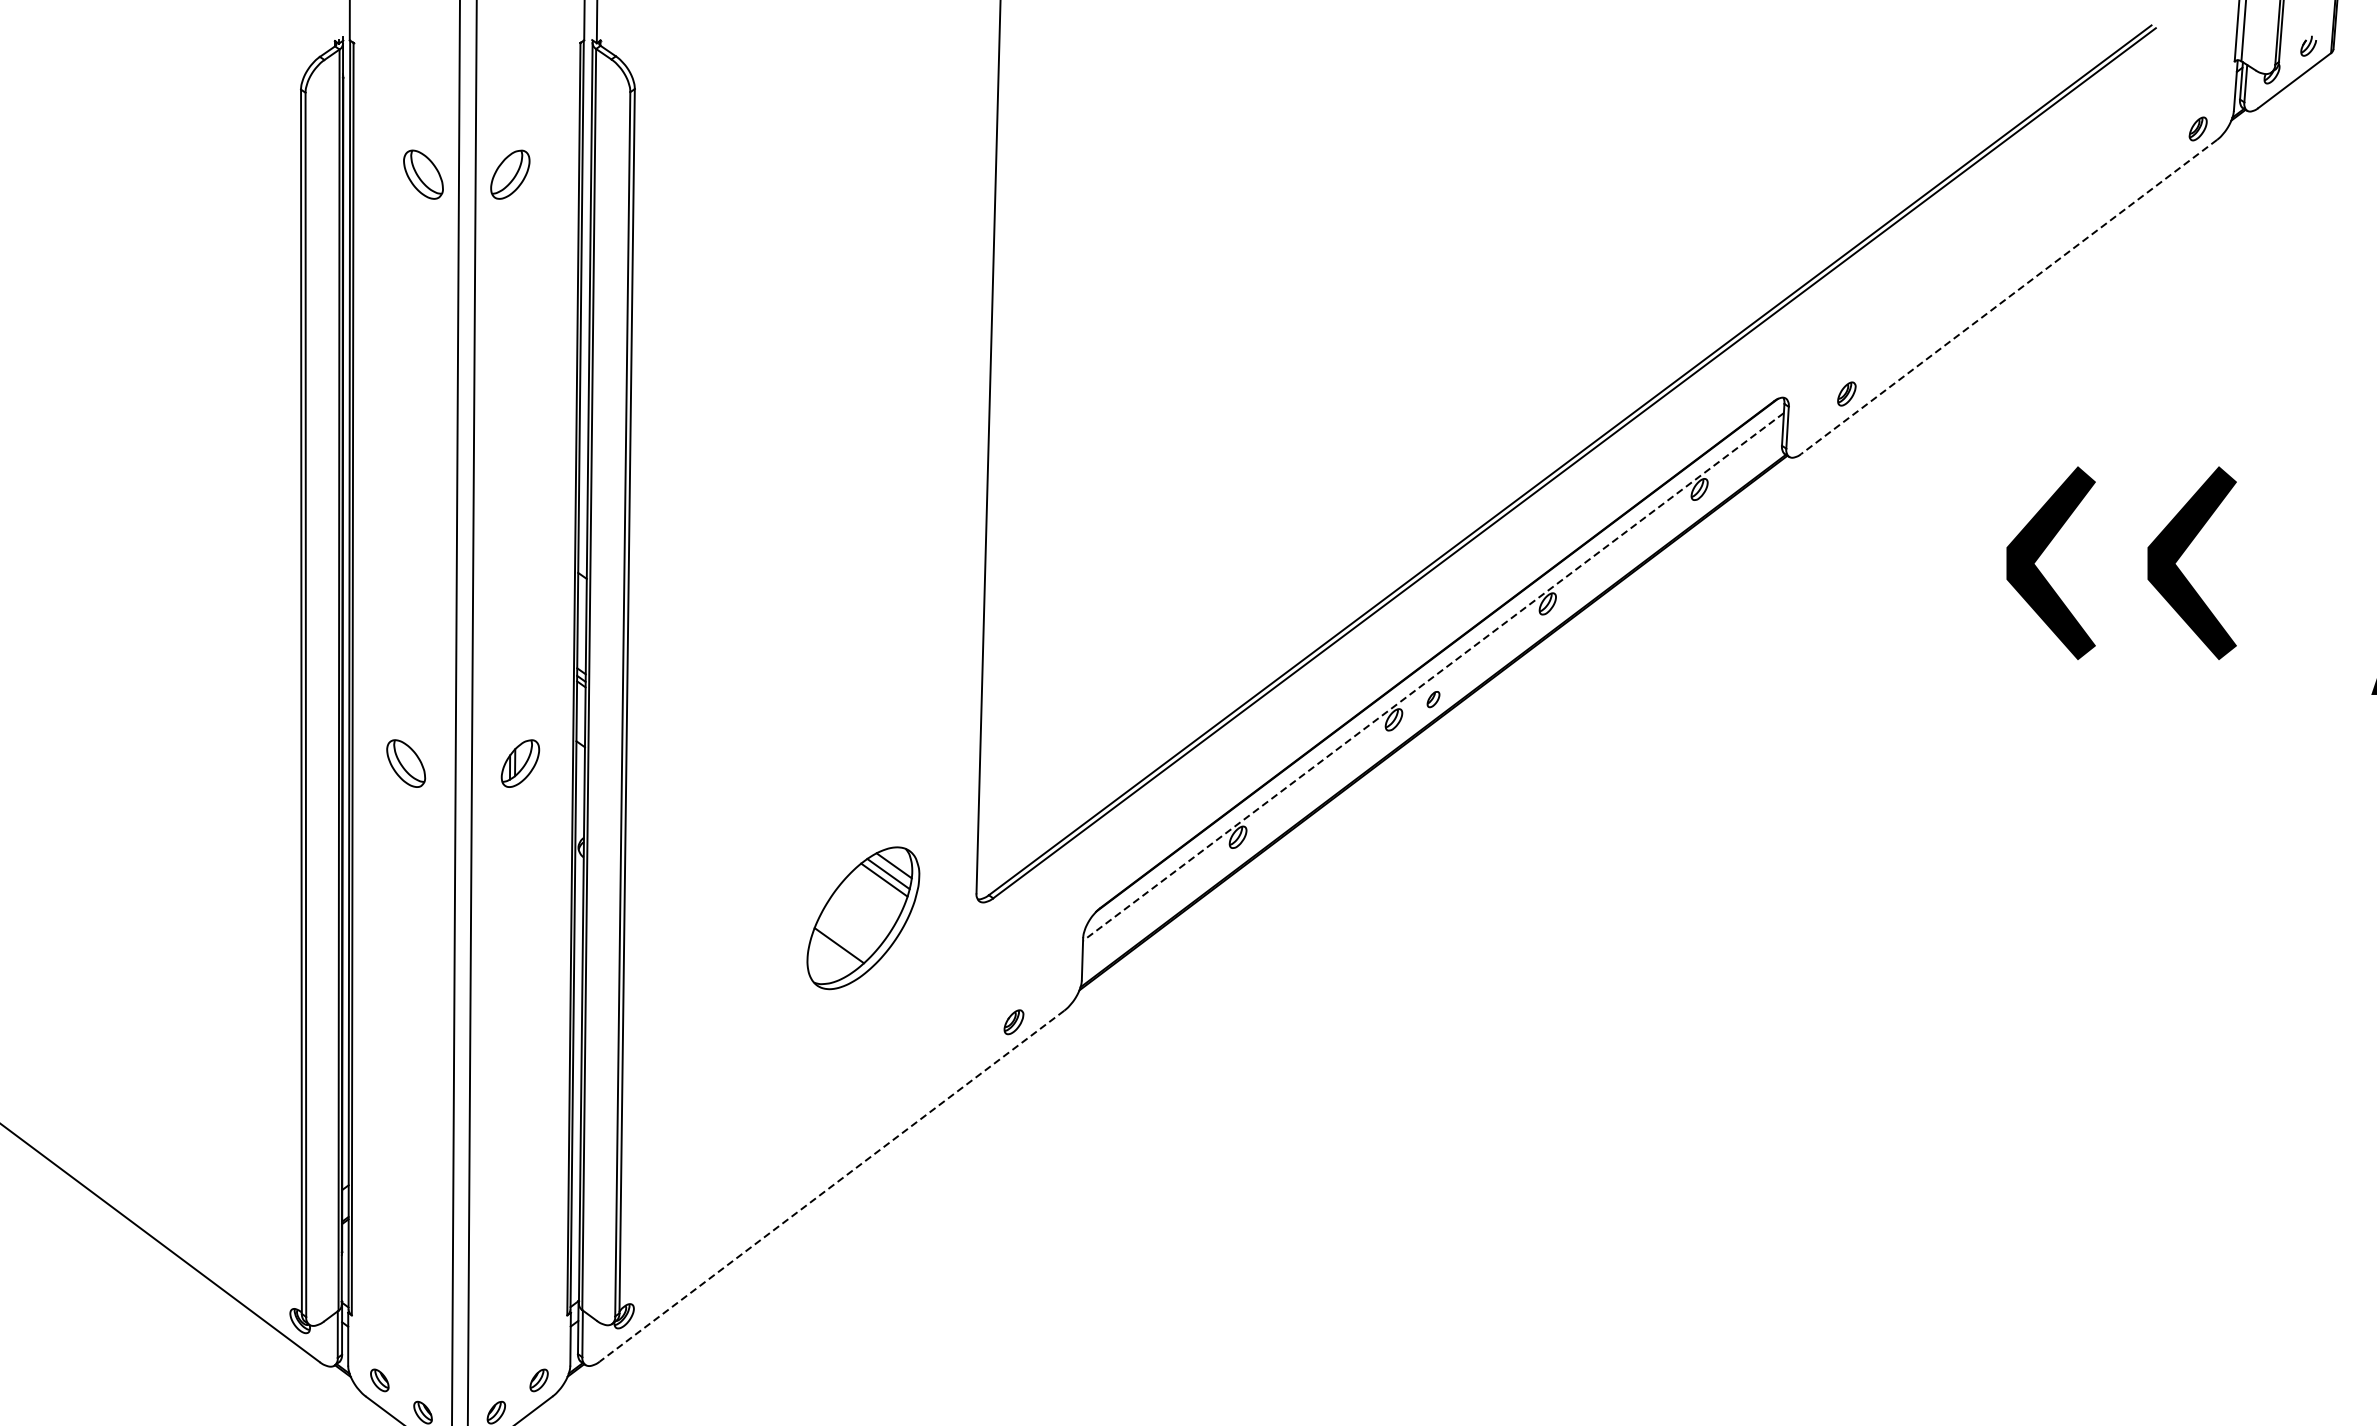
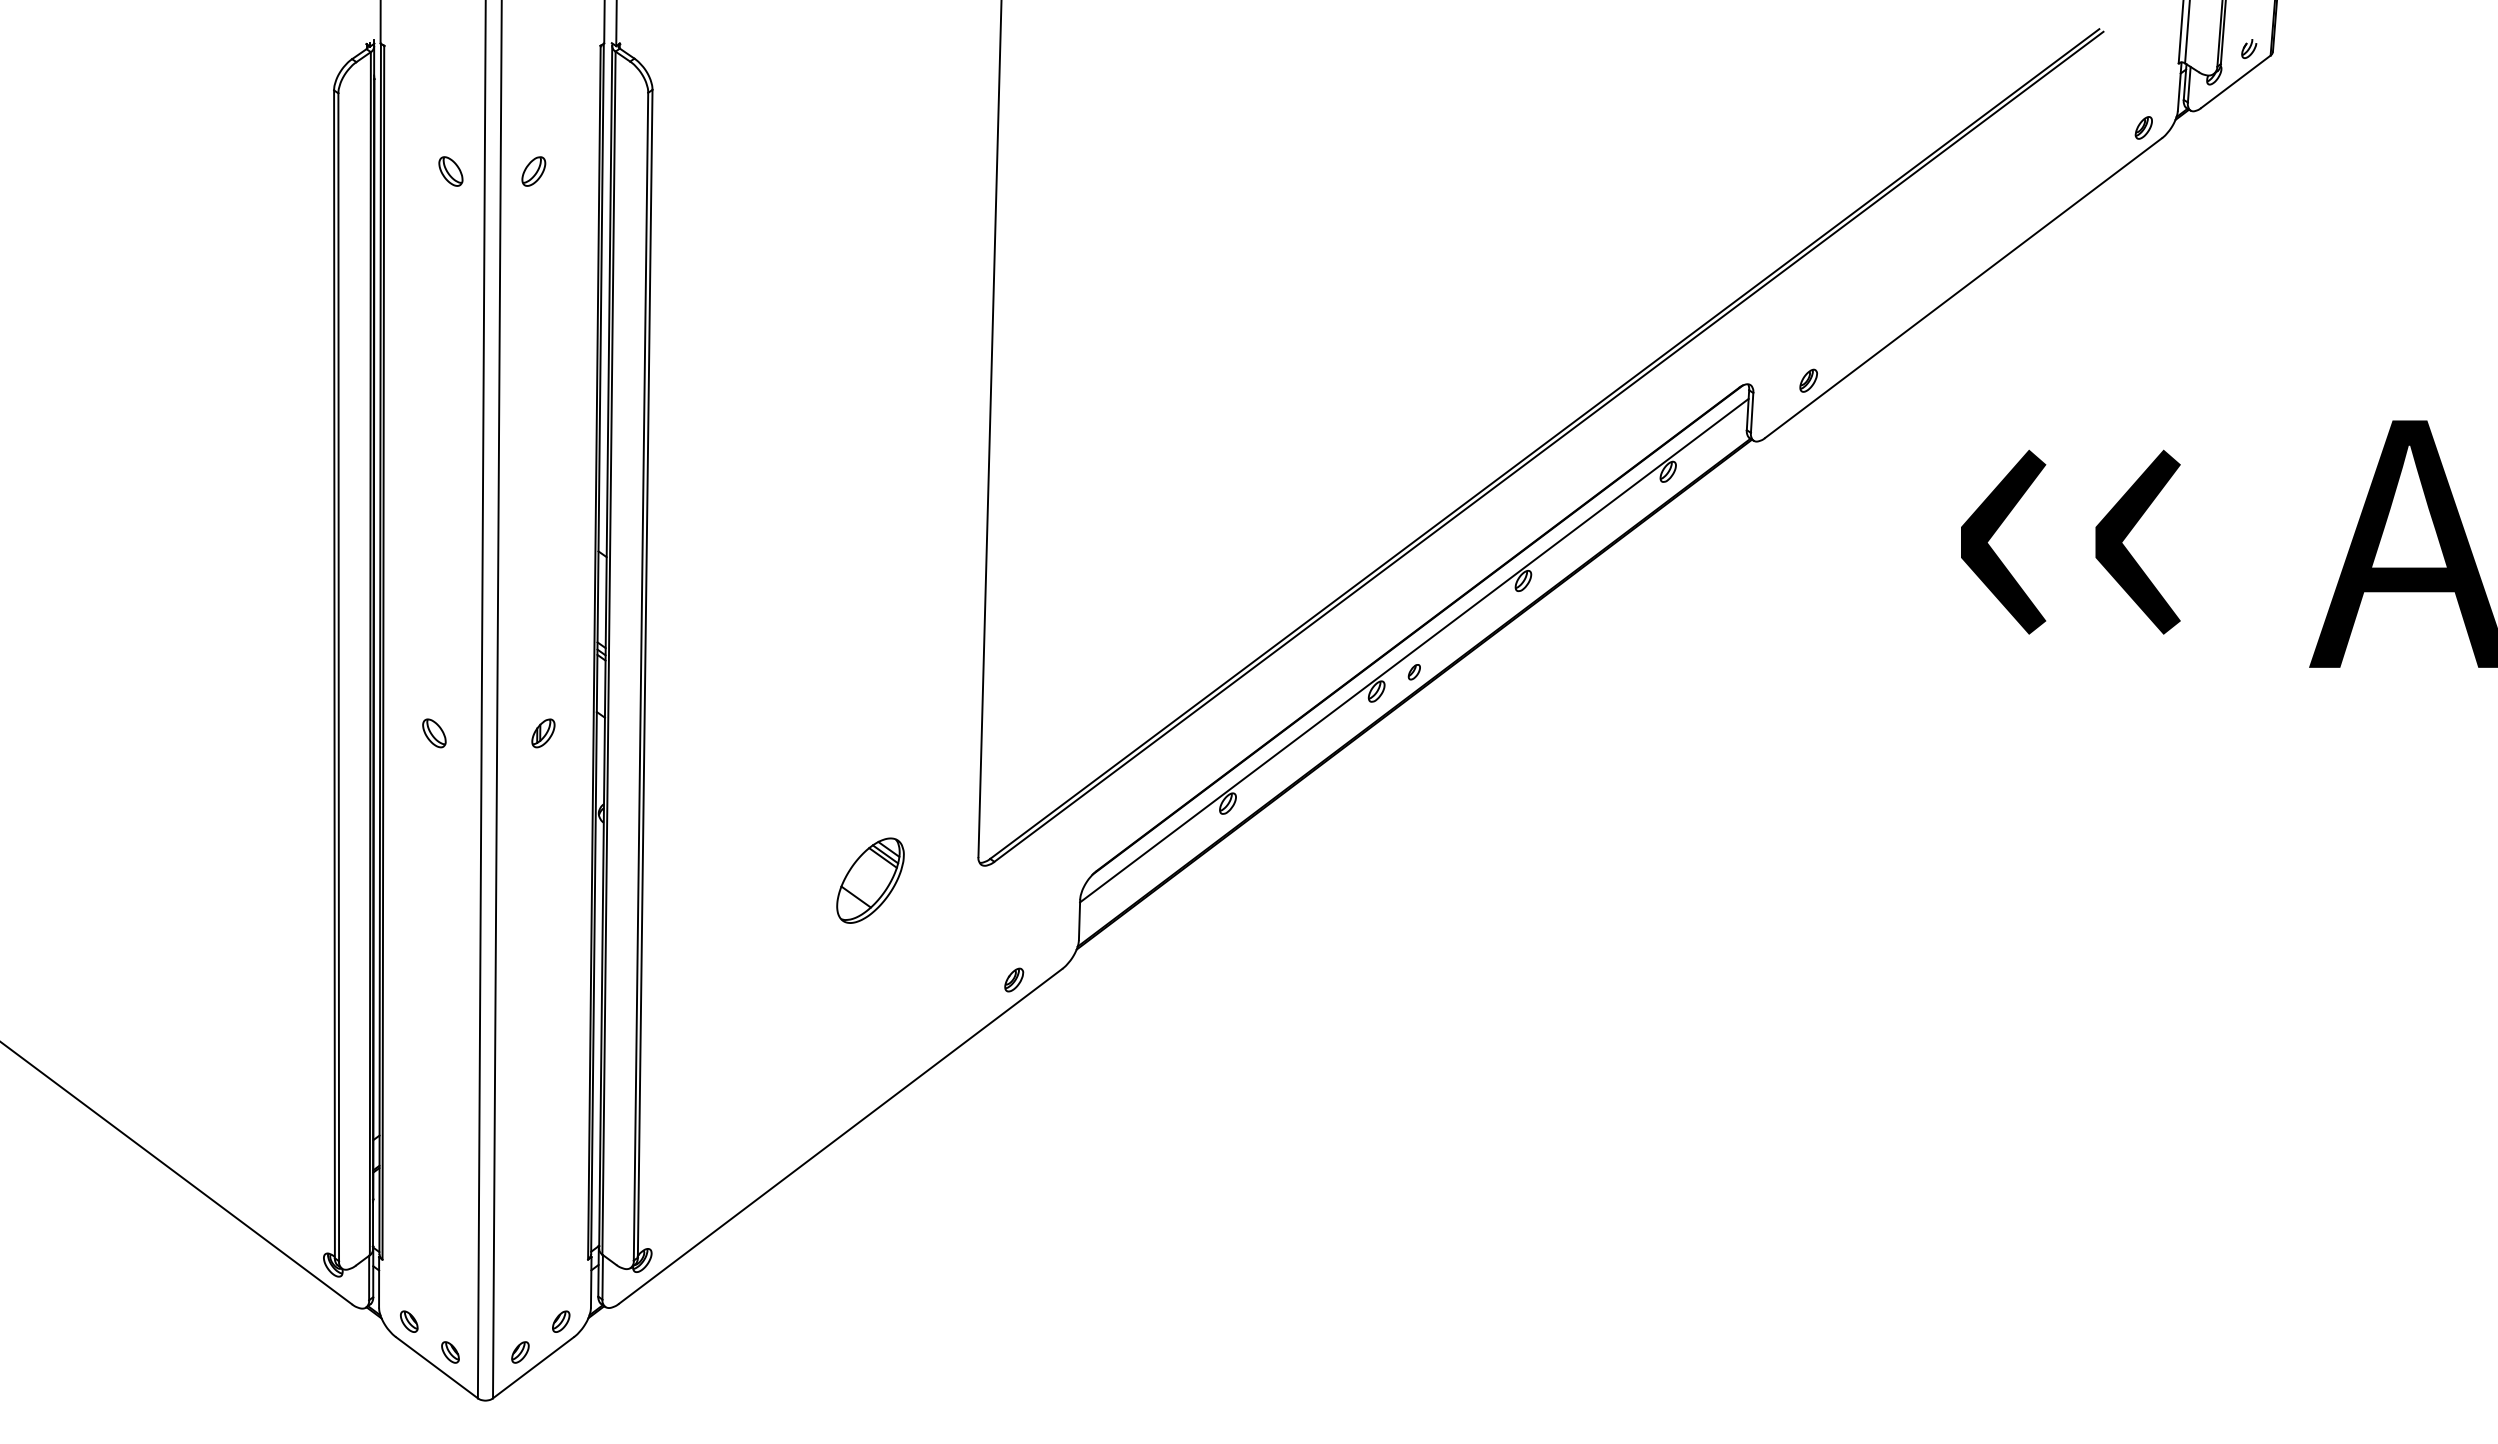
part: (423, 174) -> (450, 171), size x0.62
part: (510, 174) -> (533, 171), size x0.62
line: (2009, 297) -> (1963, 288), dashed -> solid
line: (1433, 676) -> (1414, 650), dashed -> solid
part: (406, 763) -> (434, 733), size x0.62
part: (520, 763) -> (543, 733), size x0.62
part: (863, 917) -> (870, 880), size x0.62
line: (831, 1186) -> (840, 1136), dashed -> solid

